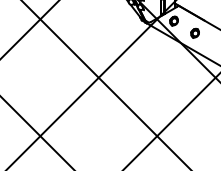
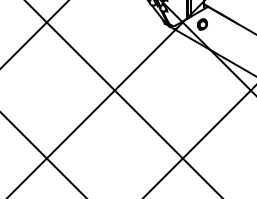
part: (194, 32) -> (226, 37), removed

